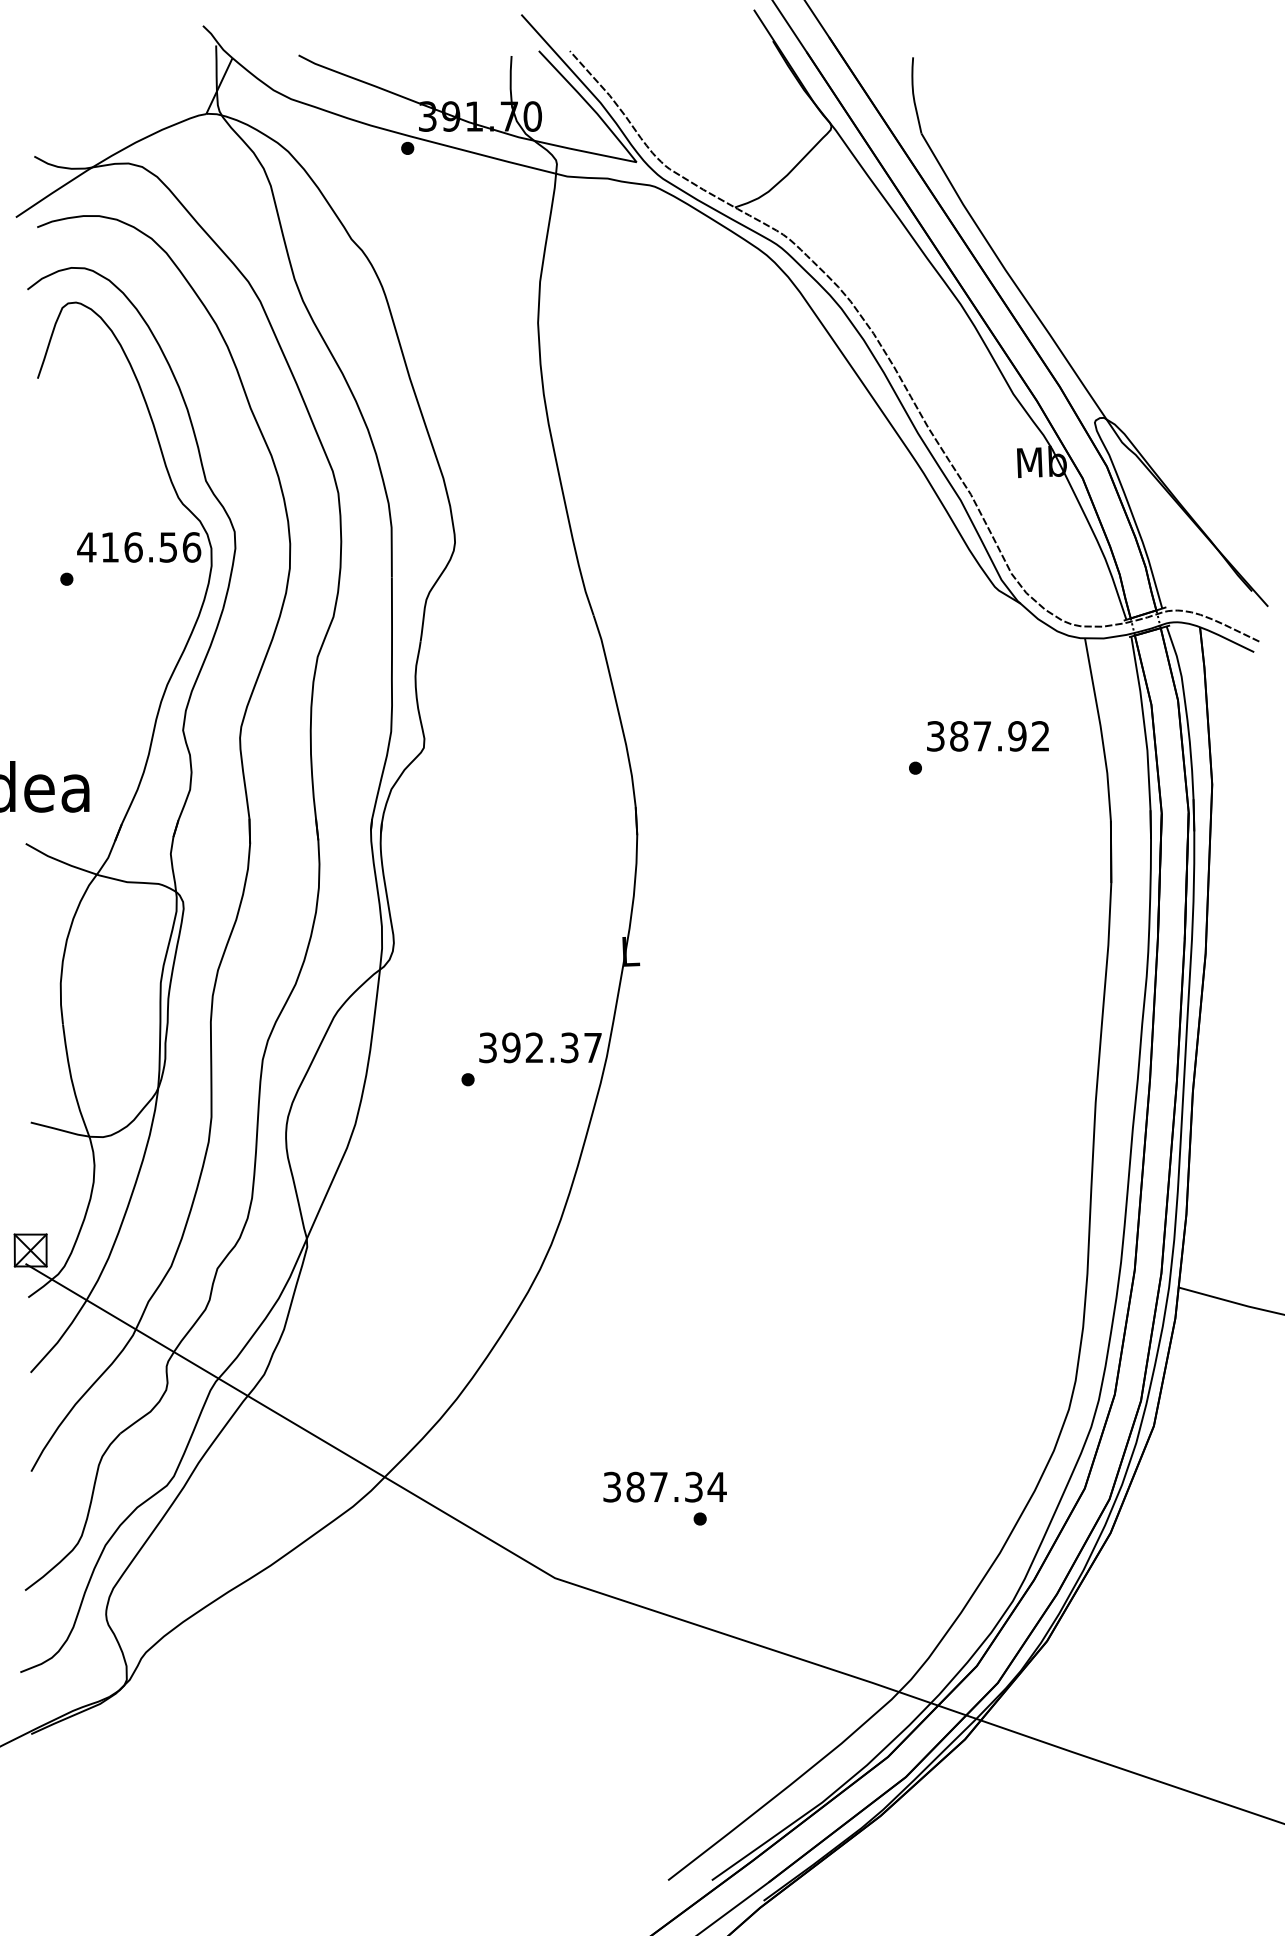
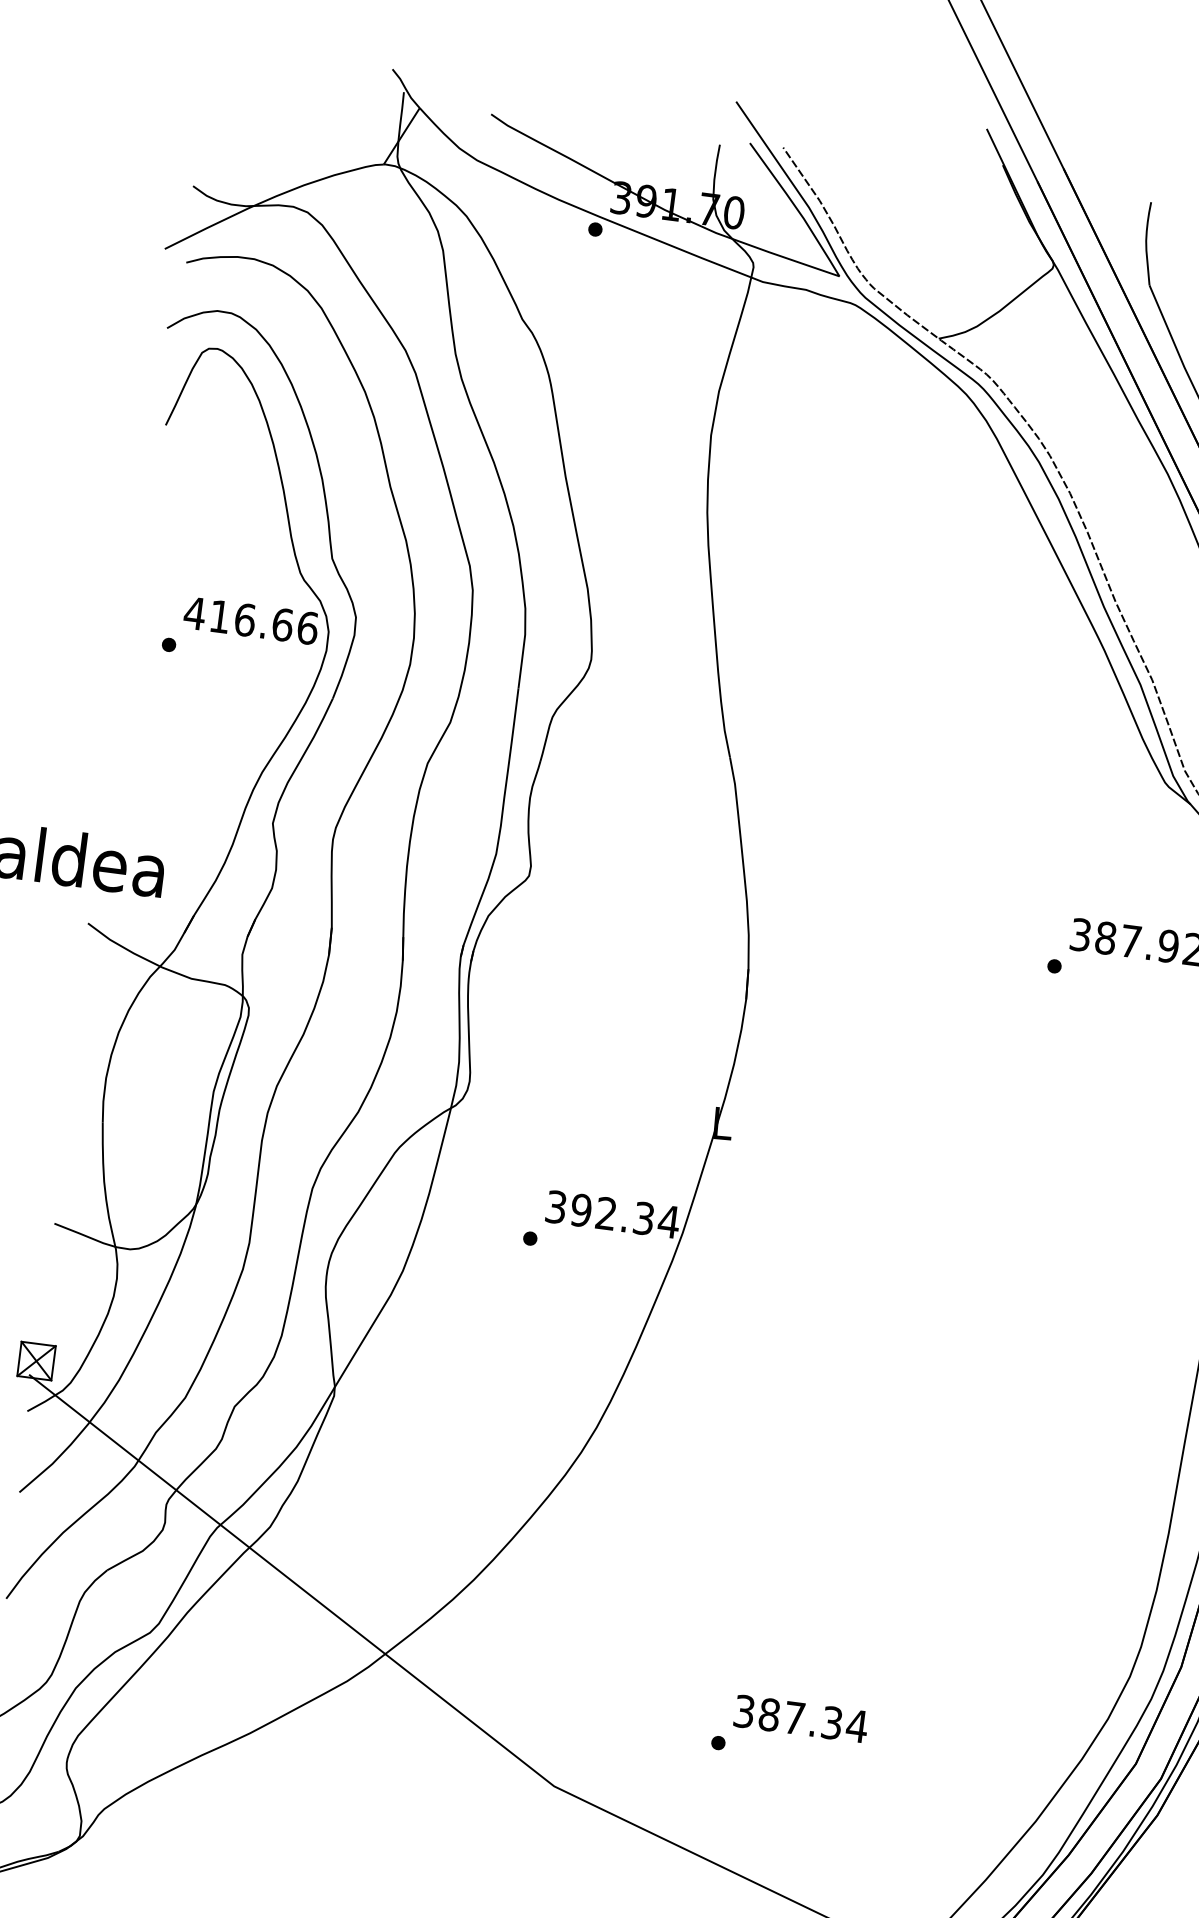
text: (168, 547) -> (282, 624), 416.56 -> 416.66
text: (592, 1047) -> (668, 1221), 392.37 -> 392.34
text: (664, 1486) -> (800, 1718), moved

